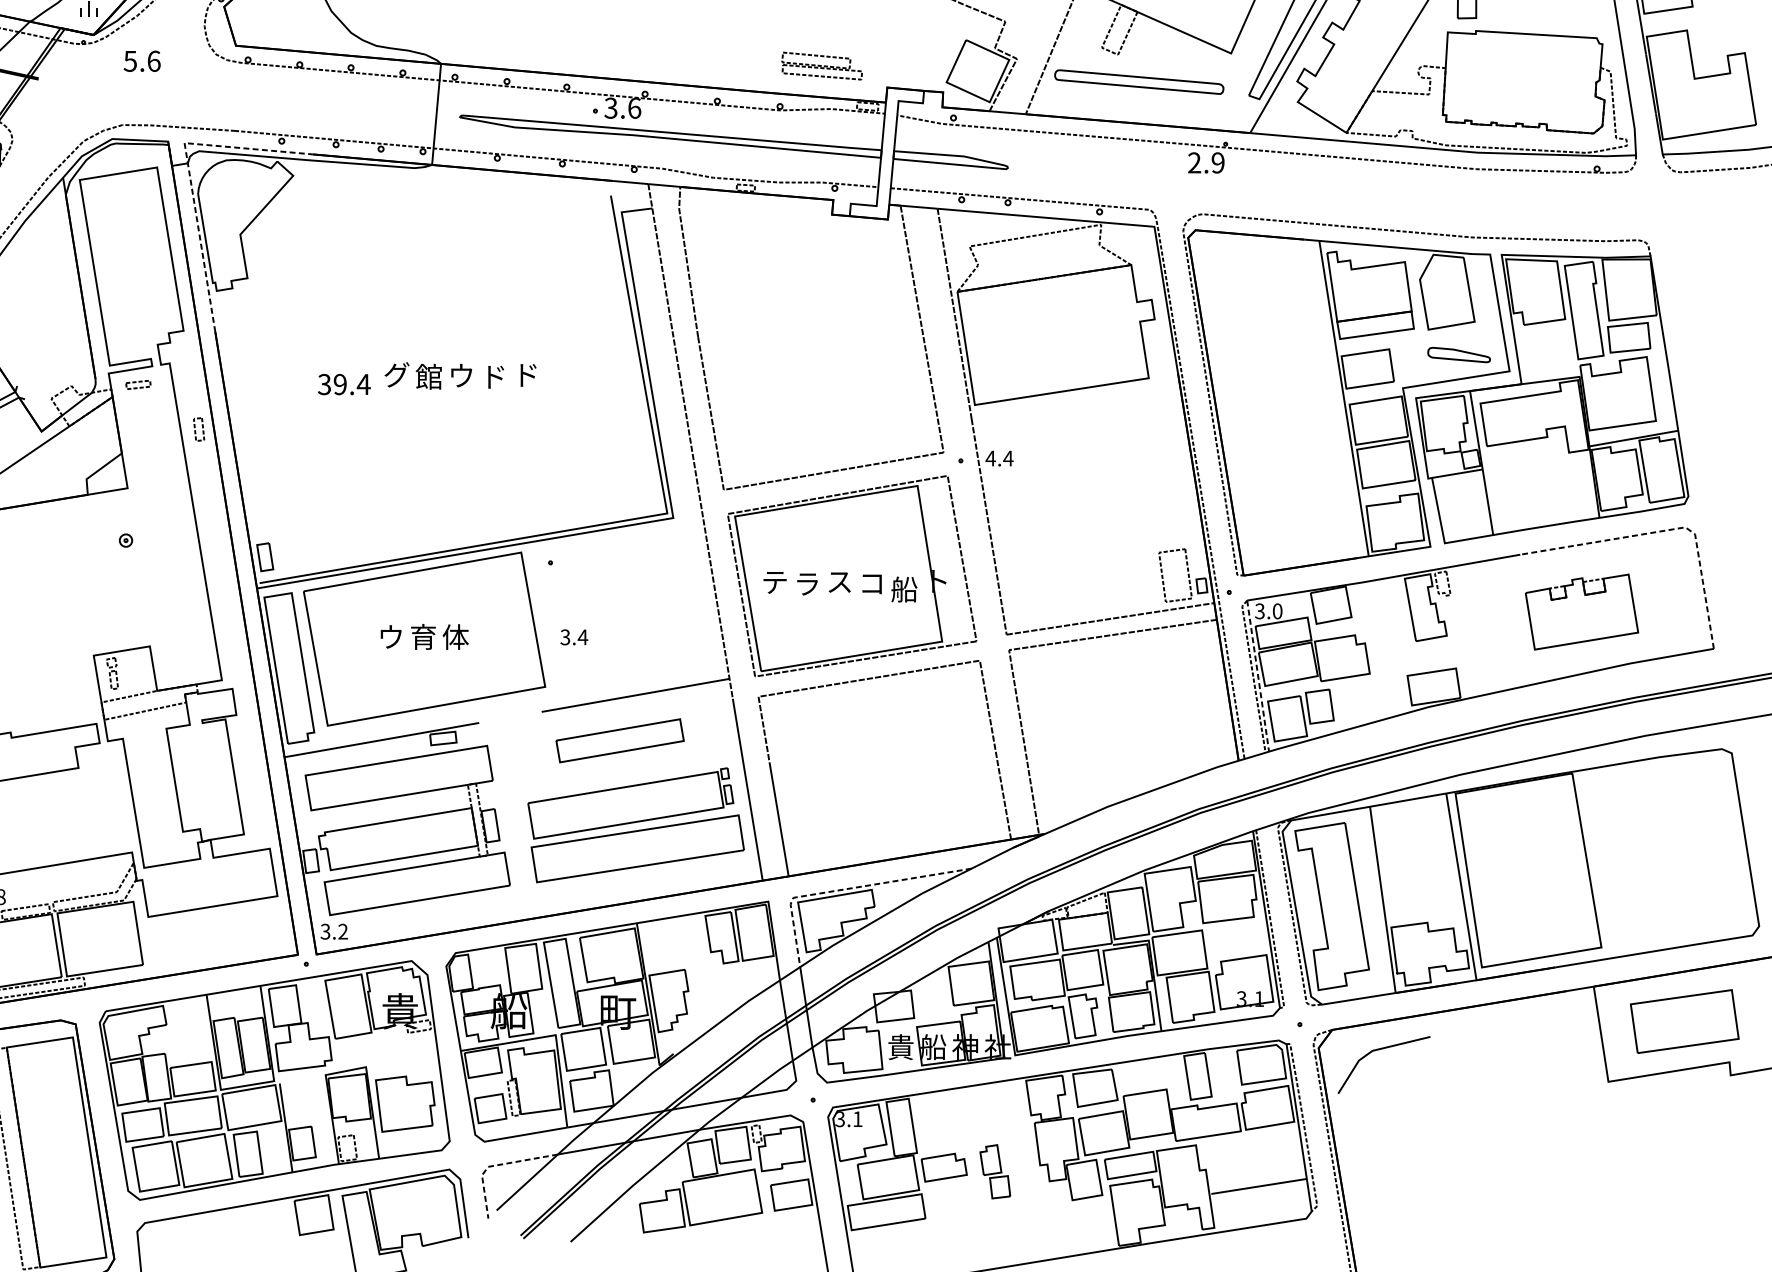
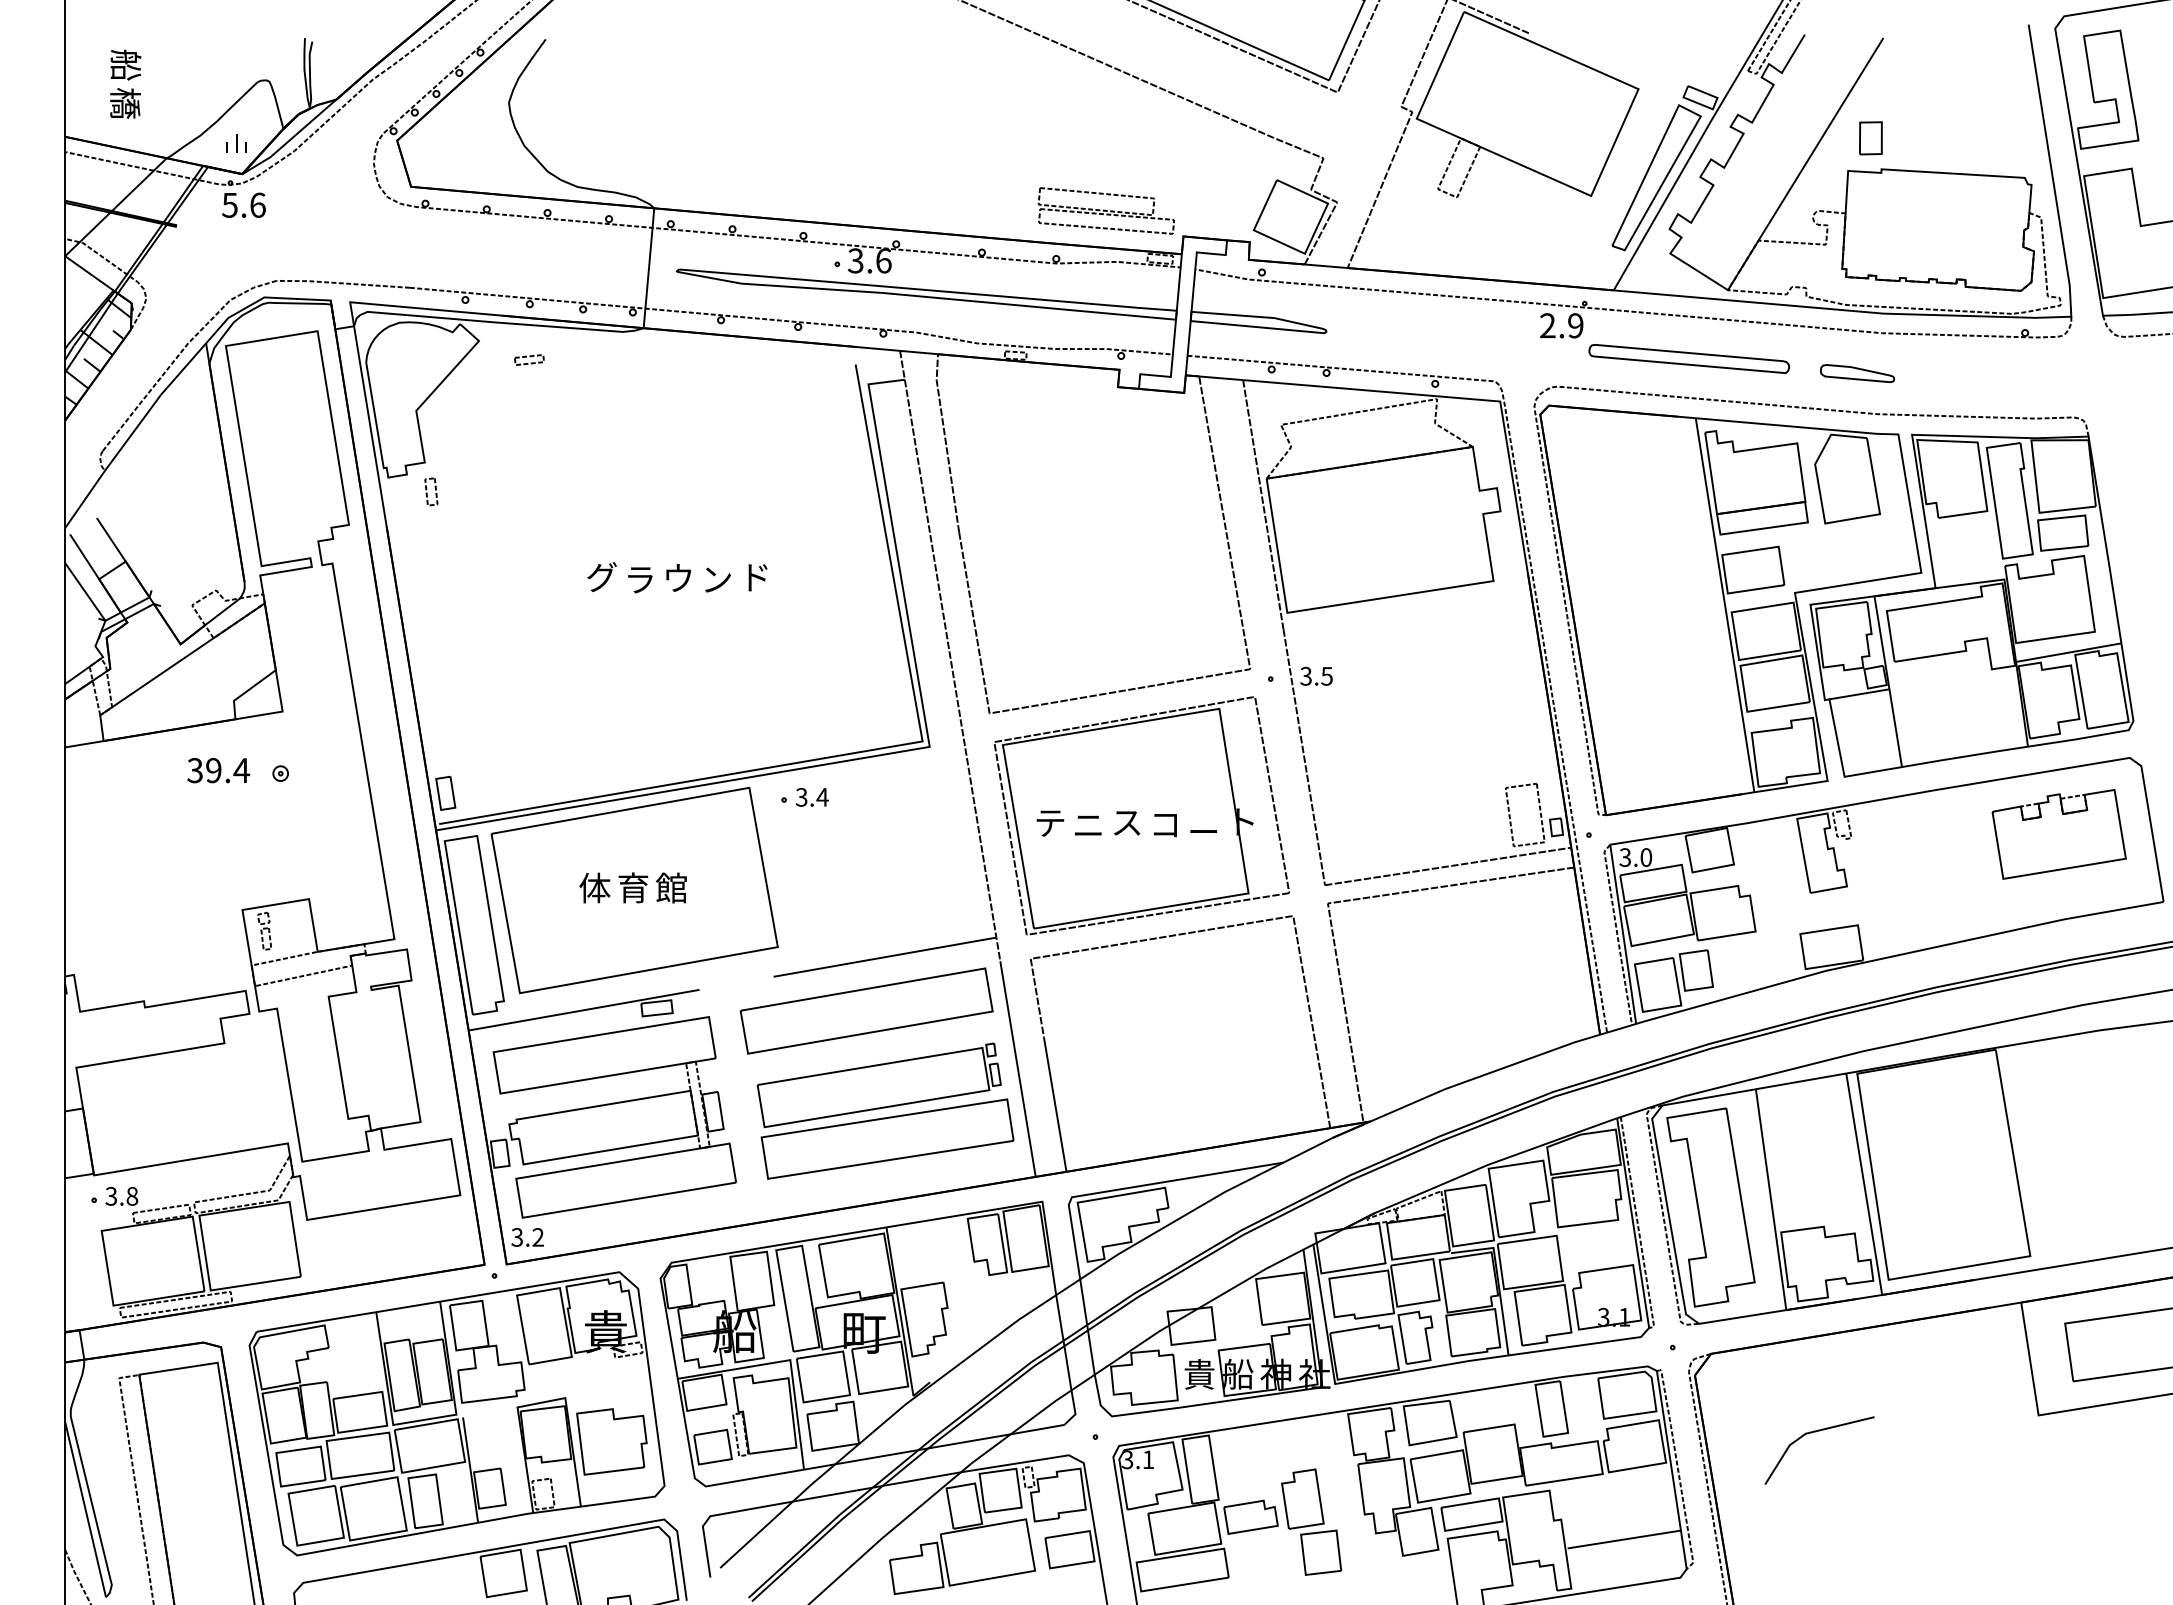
text: (141, 60) -> (243, 204), moved
part: (821, 65) -> (1105, 210), size x1.43
part: (1138, 81) -> (1688, 358), moved
line: (189, 172) -> (355, 337), dashed -> solid
part: (1459, 354) -> (1857, 373), moved
text: (428, 376) -> (639, 579), 館 -> ラ
text: (494, 376) -> (717, 579), ド -> ン
part: (138, 384) -> (529, 359), moved
text: (344, 384) -> (218, 770), moved
part: (199, 429) -> (431, 491), moved
text: (999, 457) -> (1316, 675), 4.4 -> 3.5
line: (1667, 530) -> (2108, 761), dashed -> solid
text: (807, 584) -> (1088, 825), ラ -> ニ
text: (904, 589) -> (1203, 831), 船 -> ー
part: (1581, 612) -> (2058, 834), moved
text: (390, 636) -> (594, 887), ウ -> 体
text: (455, 636) -> (671, 887), 体 -> 館
text: (573, 637) -> (811, 797), moved
line: (1258, 676) -> (1623, 934), dashed -> solid
part: (620, 740) -> (866, 1010), size x1.67
line: (846, 888) -> (1134, 1186), dashed -> solid
line: (1381, 1049) -> (1816, 1432), moved
line: (495, 1165) -> (718, 1514), dashed -> solid
part: (995, 1171) -> (1311, 1521), size x1.67

